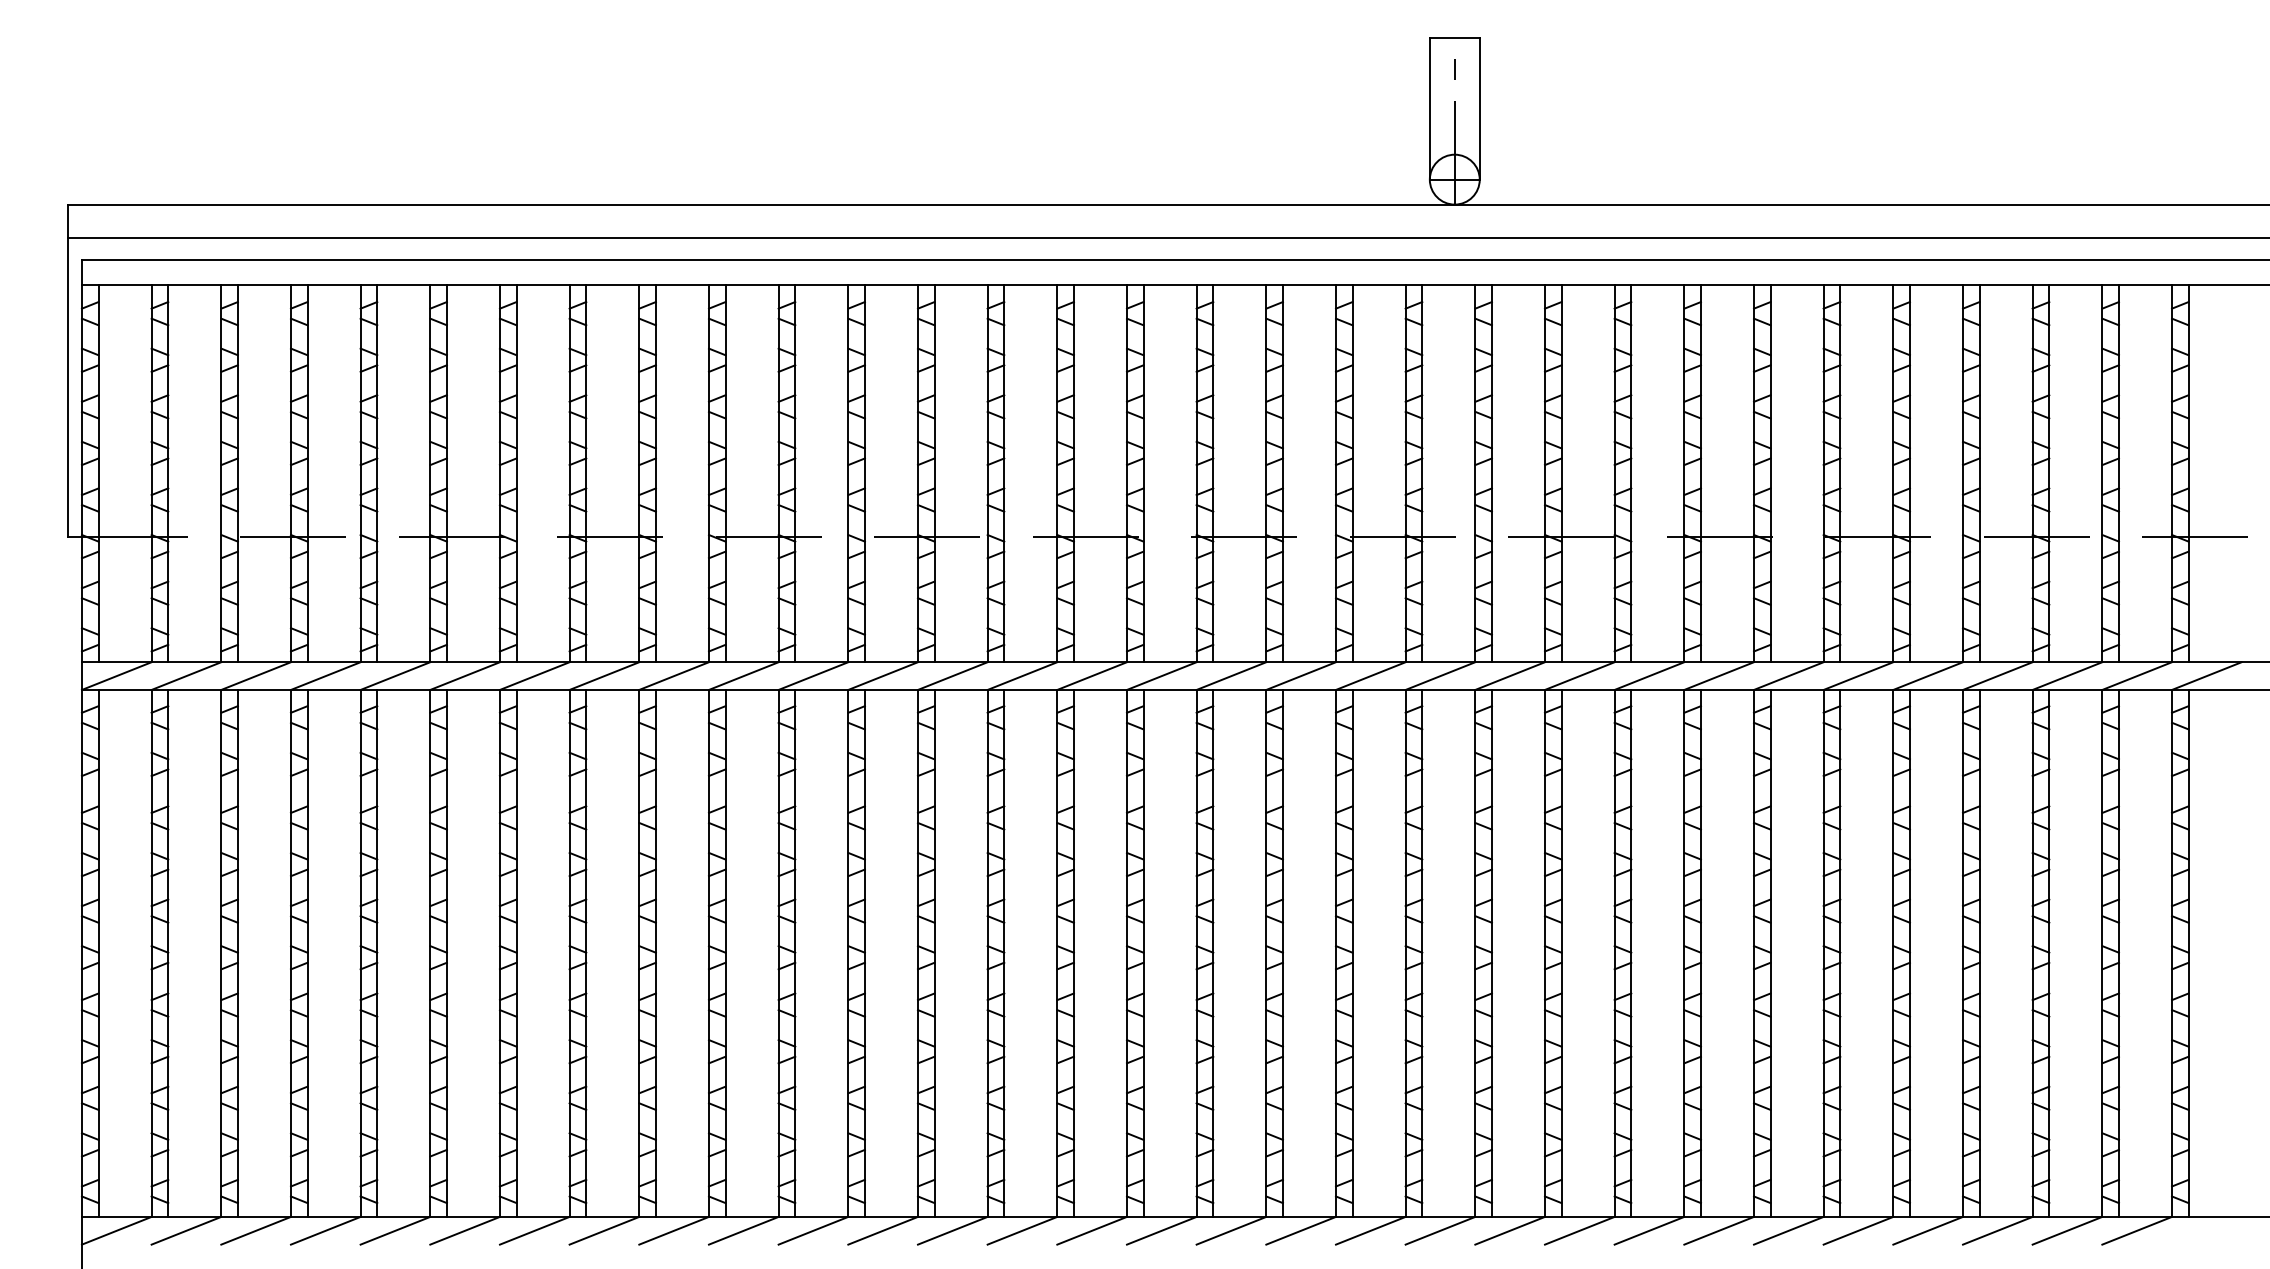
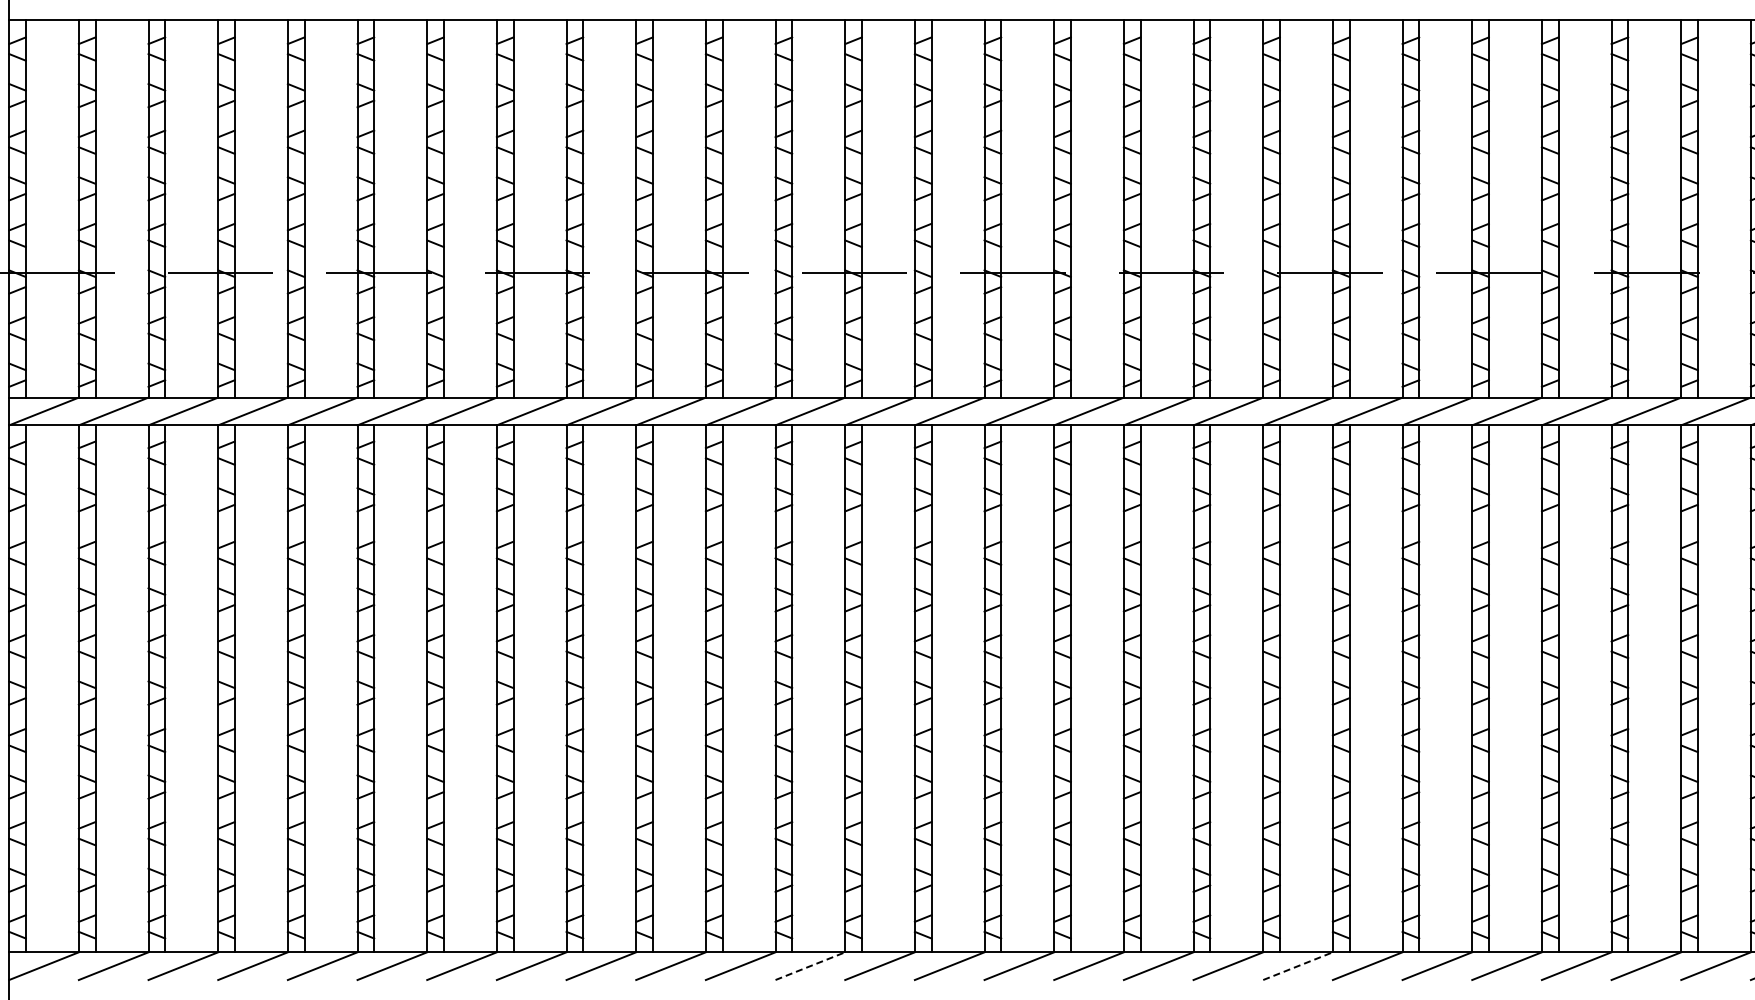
line: (883, 1230) -> (810, 965), solid -> dashed
line: (1371, 1230) -> (1298, 965), solid -> dashed

